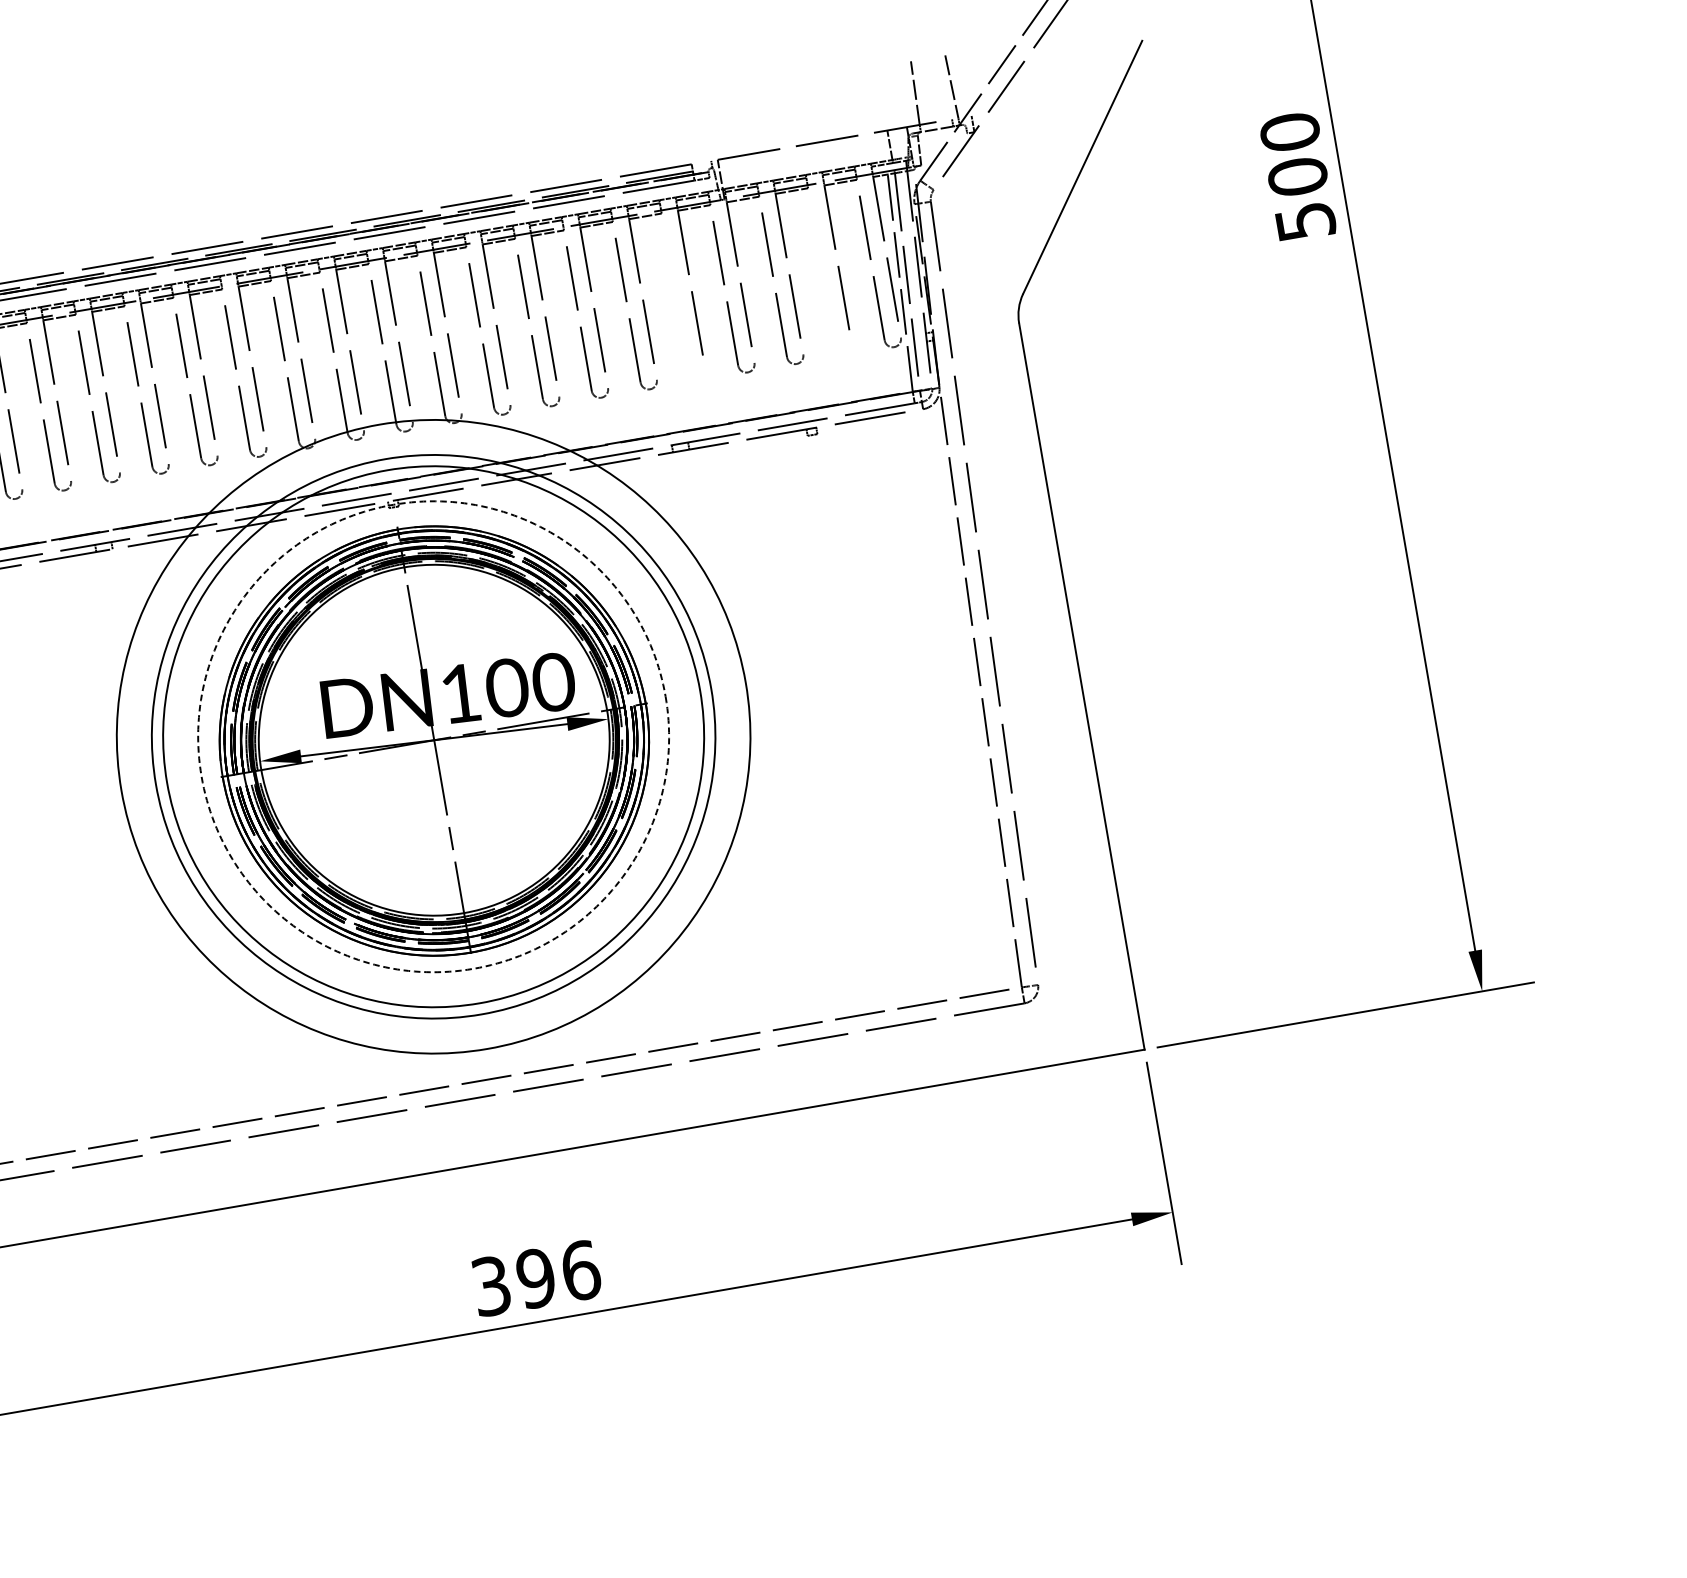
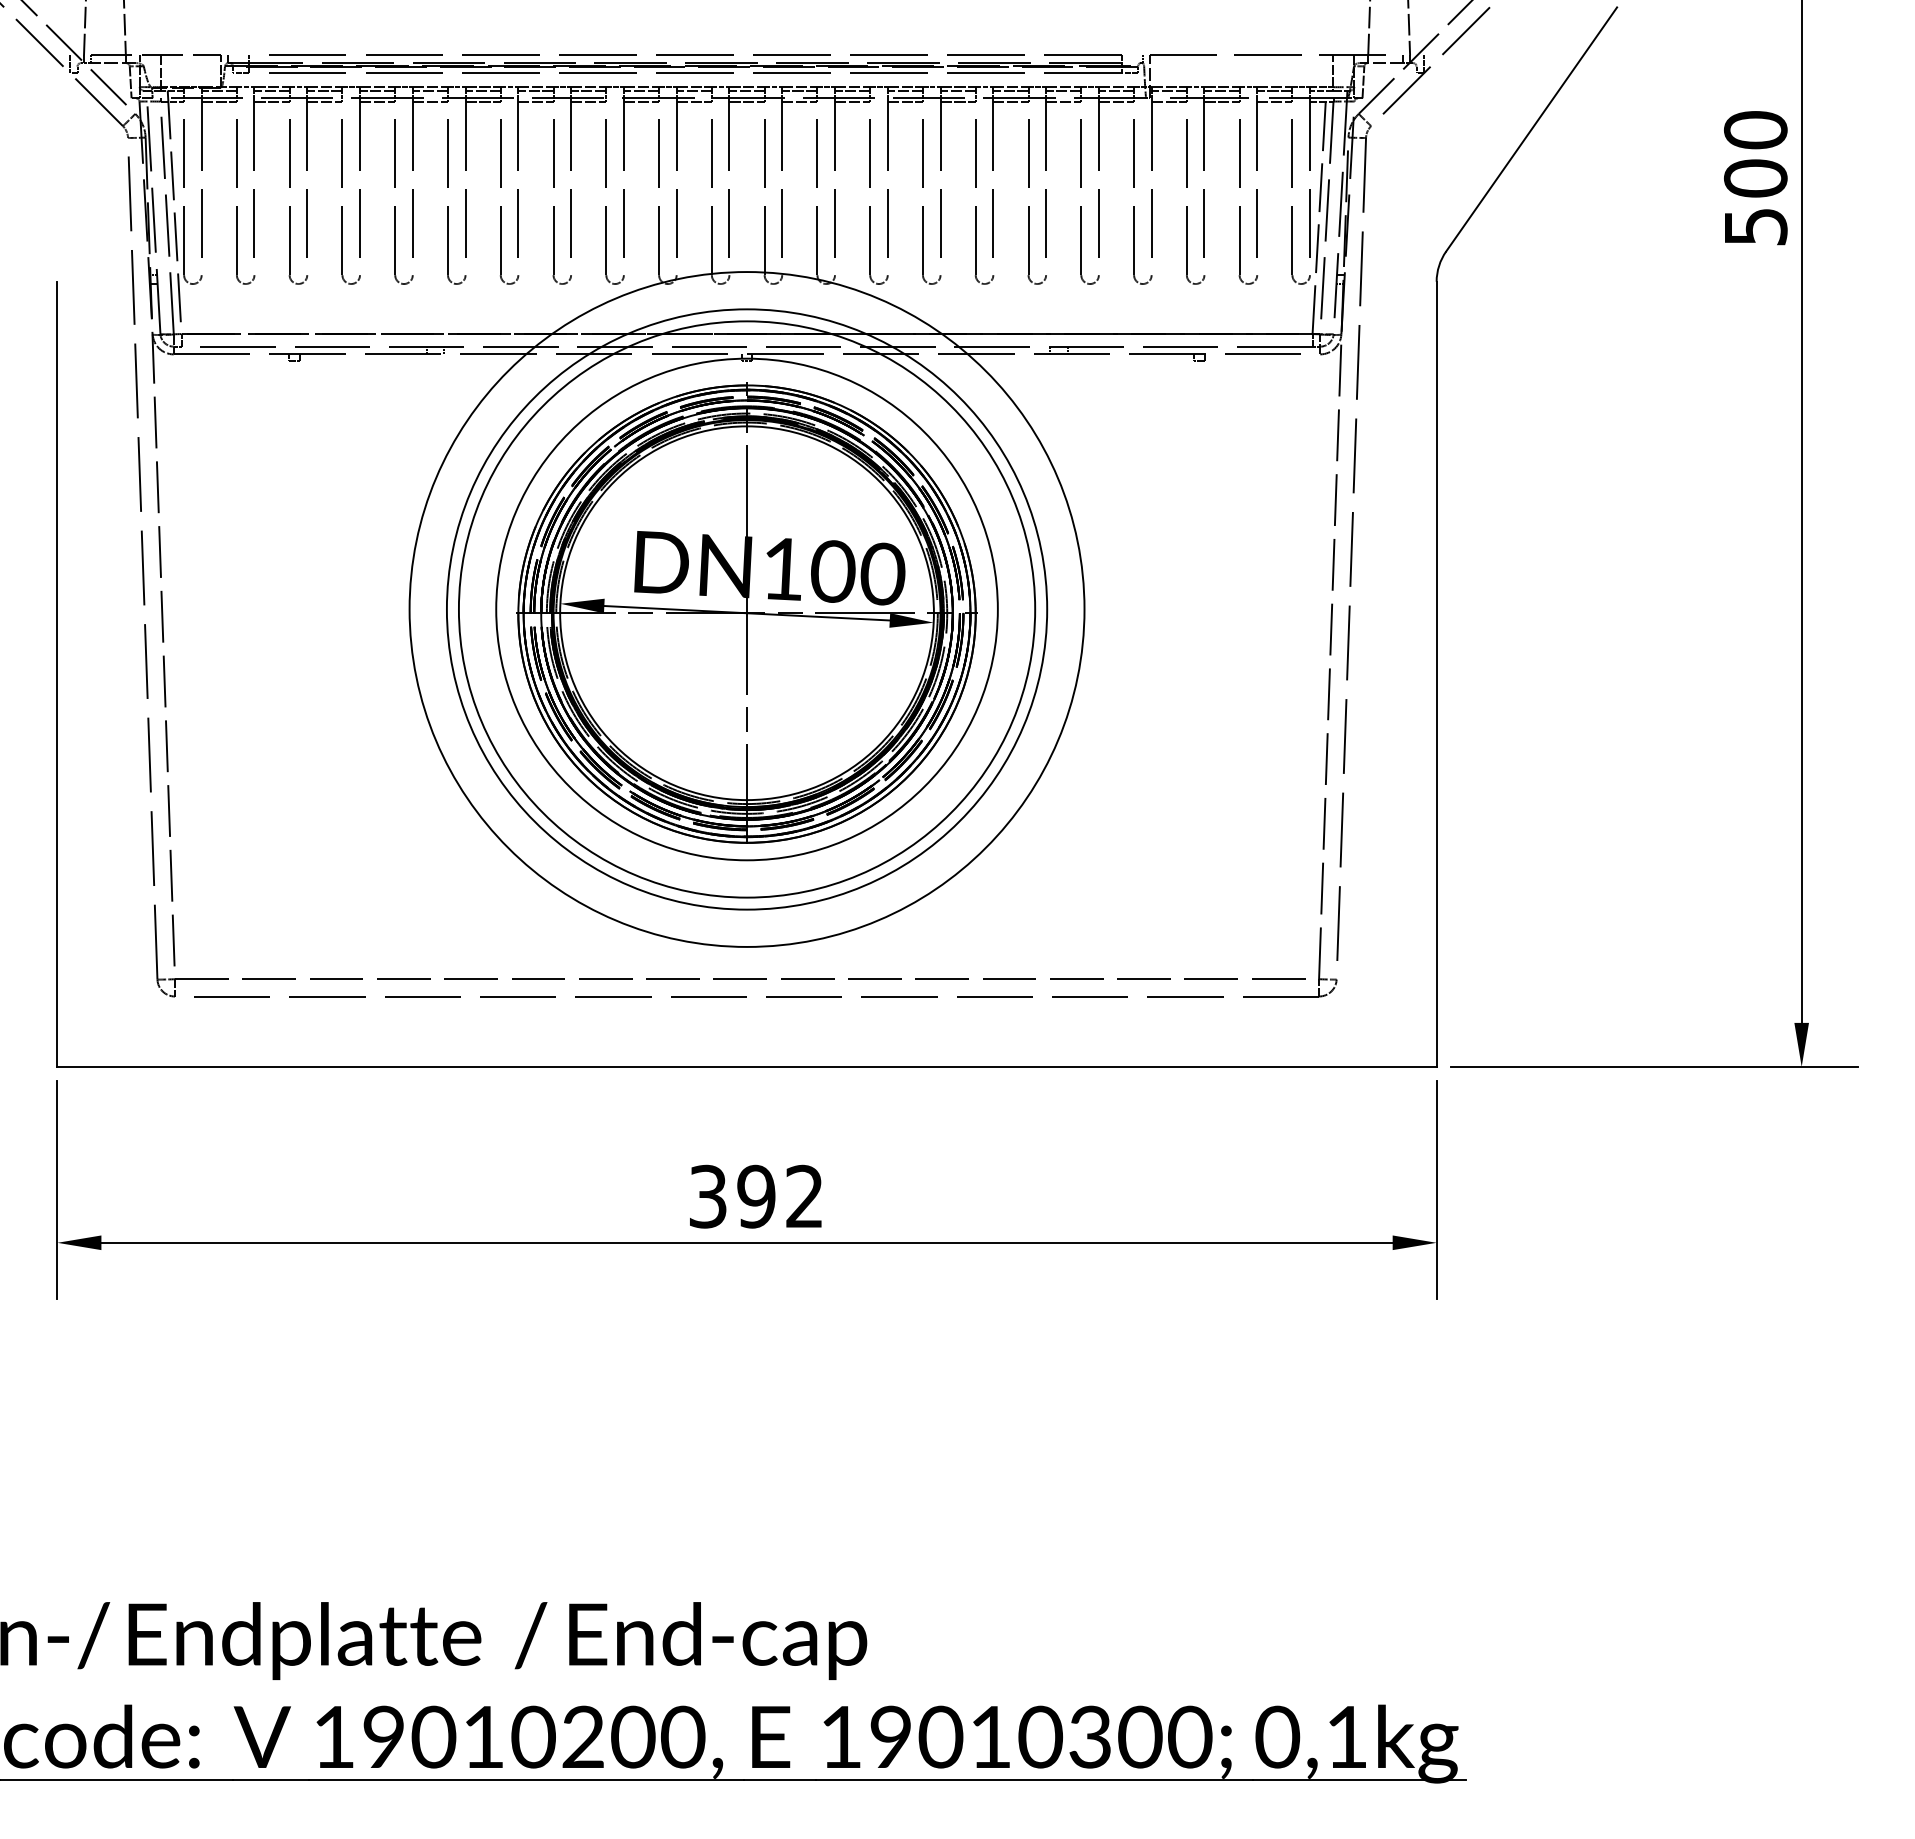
part: (825, 285) -> (1240, 206), added
part: (678, 310) -> (1081, 206), added
circle: (433, 736) -> (746, 609), dashed -> solid
text: (581, 1270) -> (805, 1196), 396 -> 392

